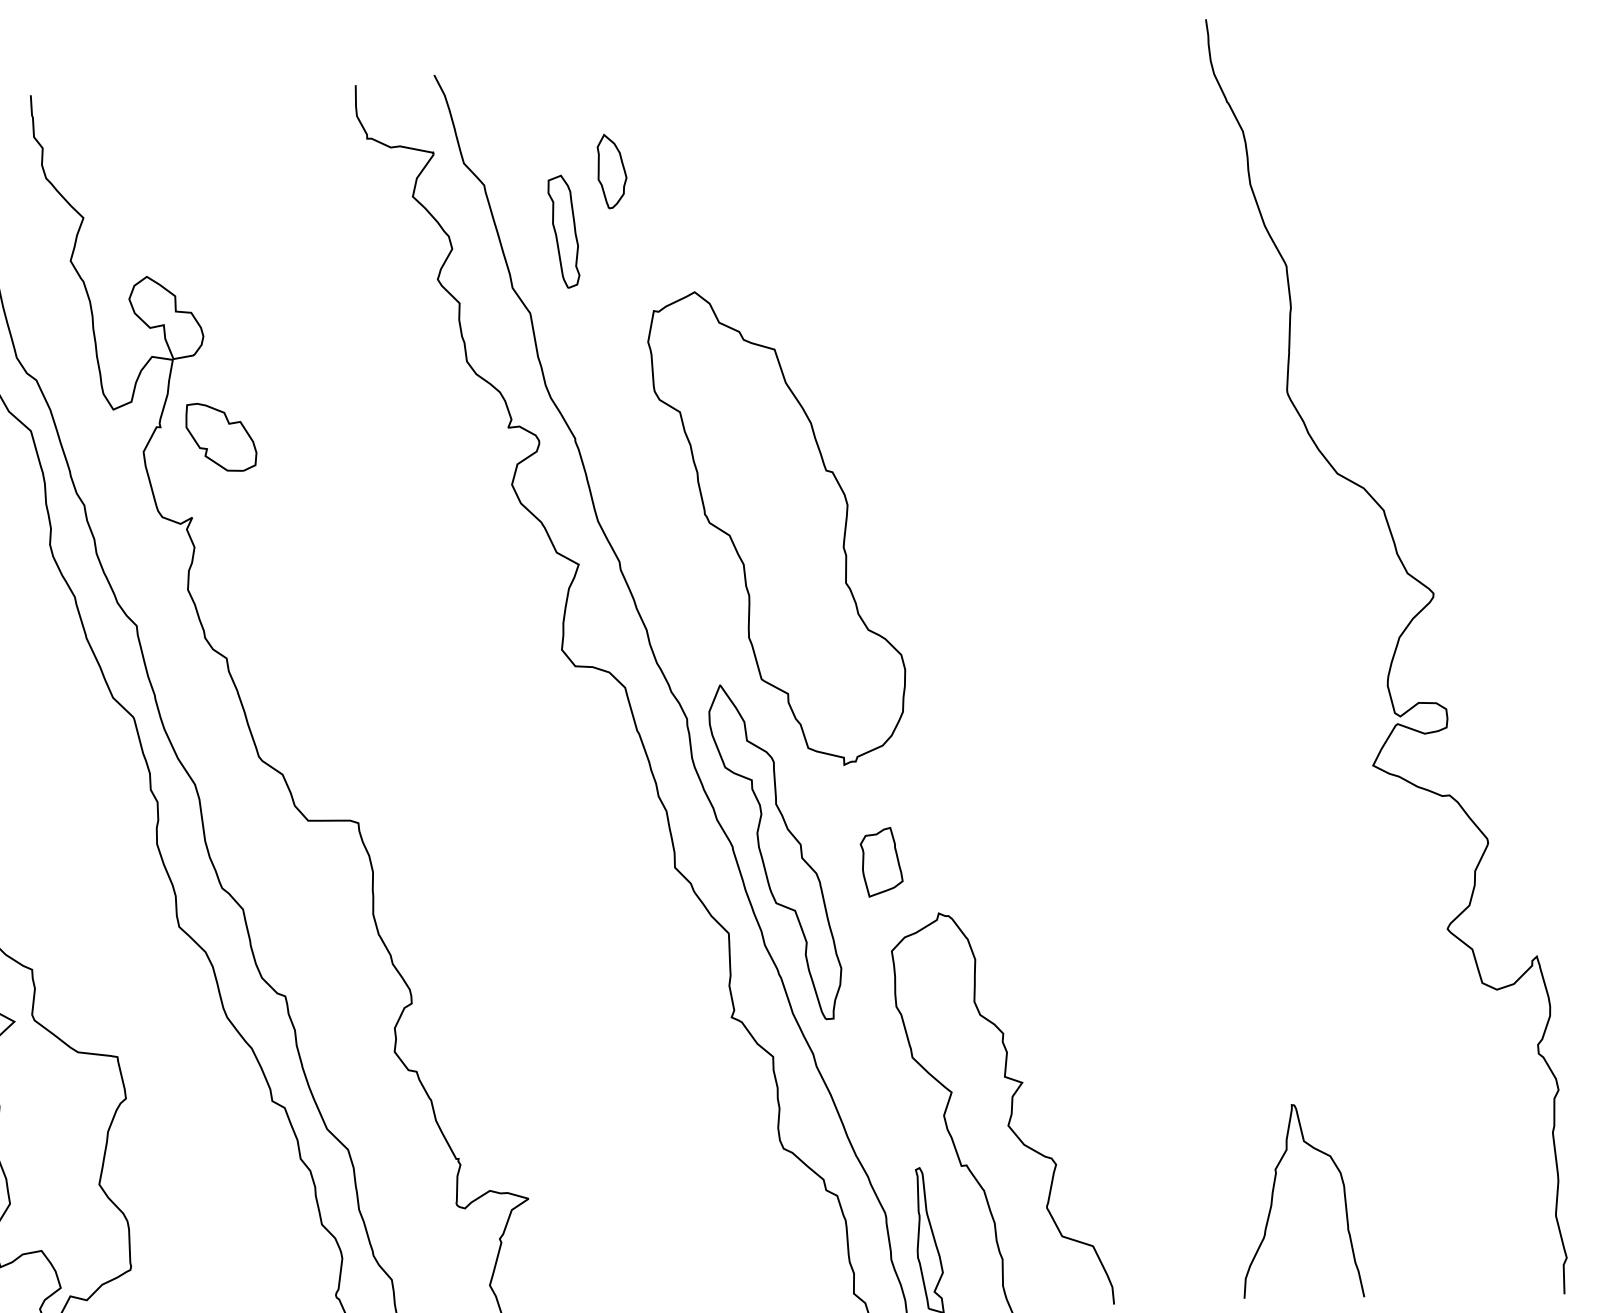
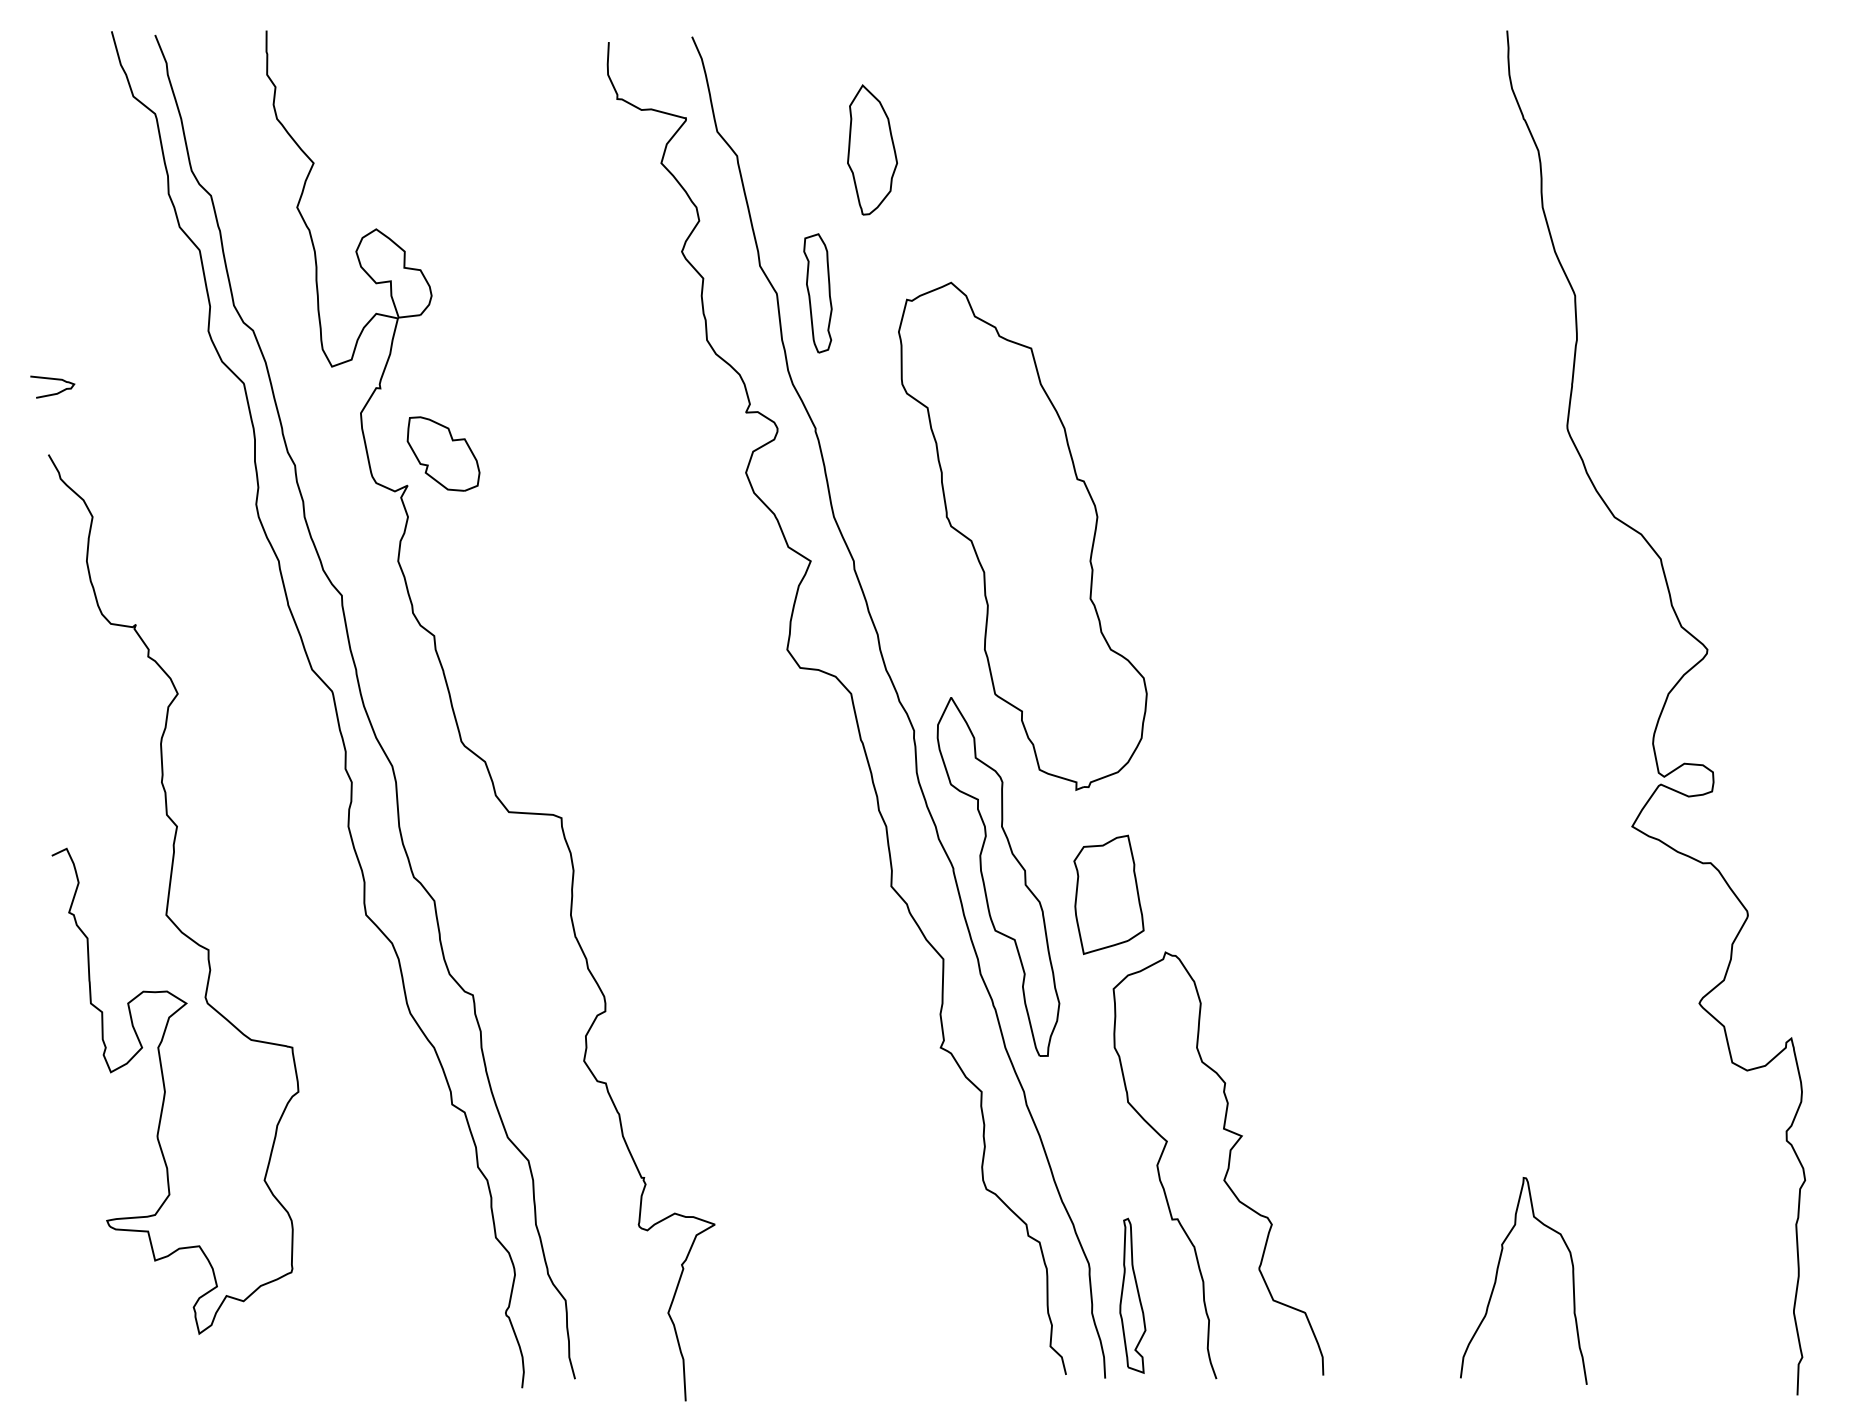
part: (612, 170) -> (872, 149), size x1.67
part: (563, 231) -> (817, 293), moved
part: (221, 436) -> (443, 453), moved
part: (881, 862) -> (1108, 894), size x1.67

